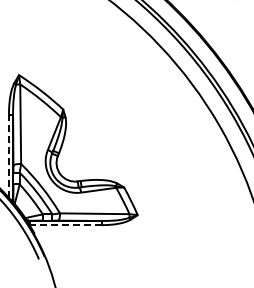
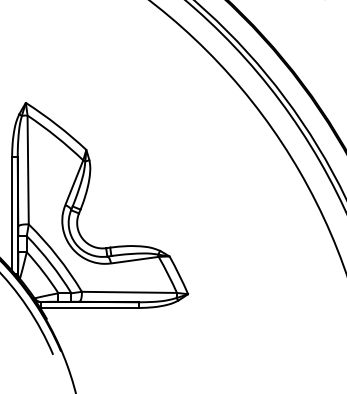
line: (8, 155) -> (11, 212), dashed -> solid
line: (66, 225) -> (90, 308), dashed -> solid

